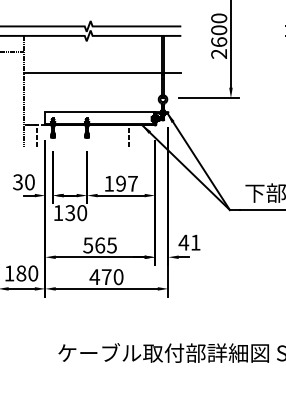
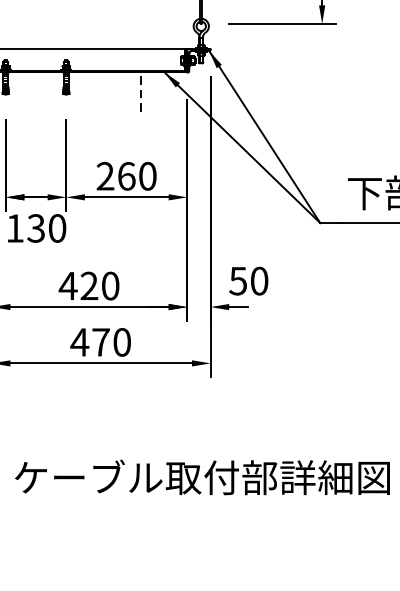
text: (120, 183) -> (125, 175), 197 -> 260
text: (189, 242) -> (248, 280), 41 -> 50
text: (99, 245) -> (88, 286), 565 -> 420

